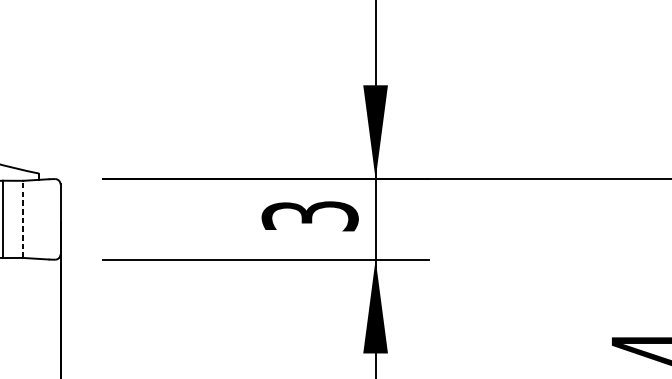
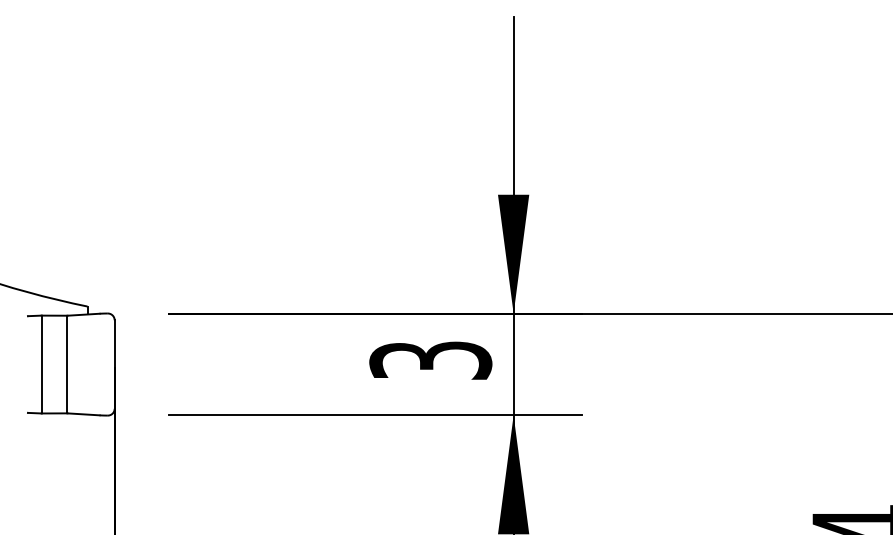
line: (23, 219) -> (67, 364), dashed -> solid

